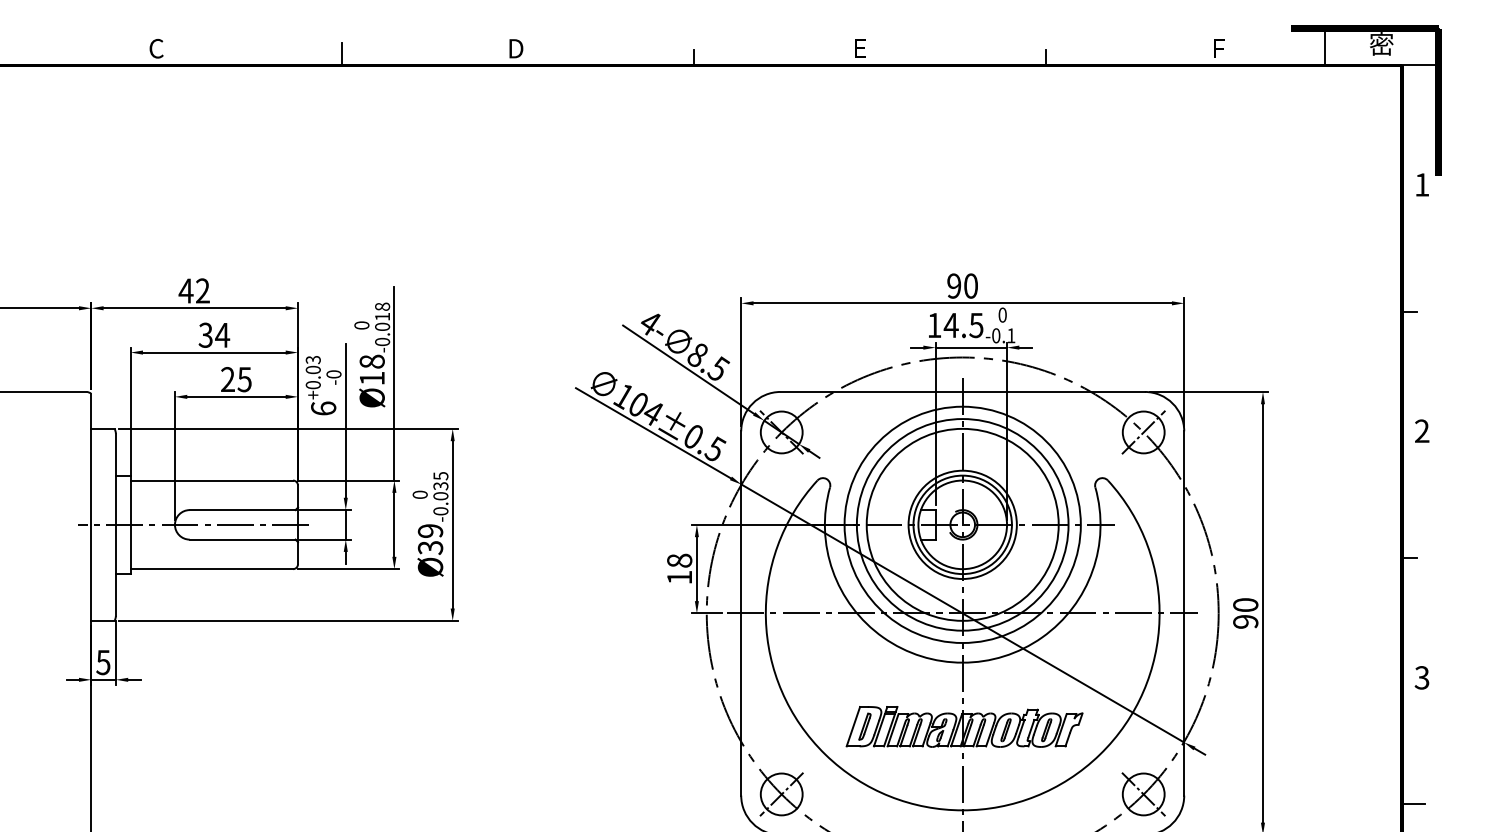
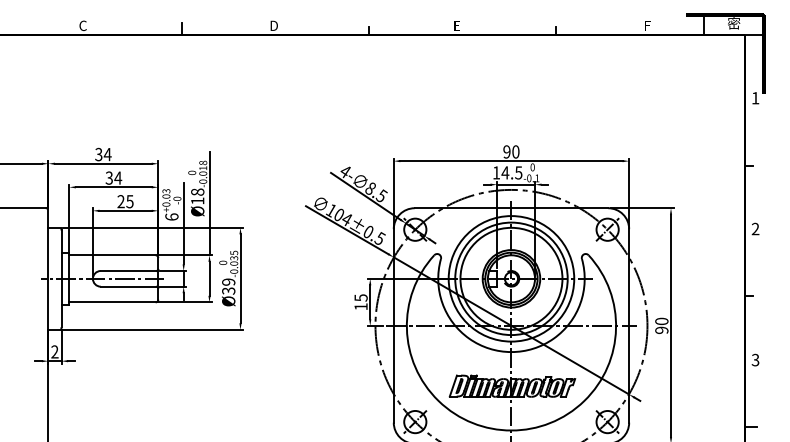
text: (192, 290) -> (102, 154), 42 -> 34
text: (678, 559) -> (360, 297), 18 -> 15
text: (102, 661) -> (54, 351), 5 -> 2

